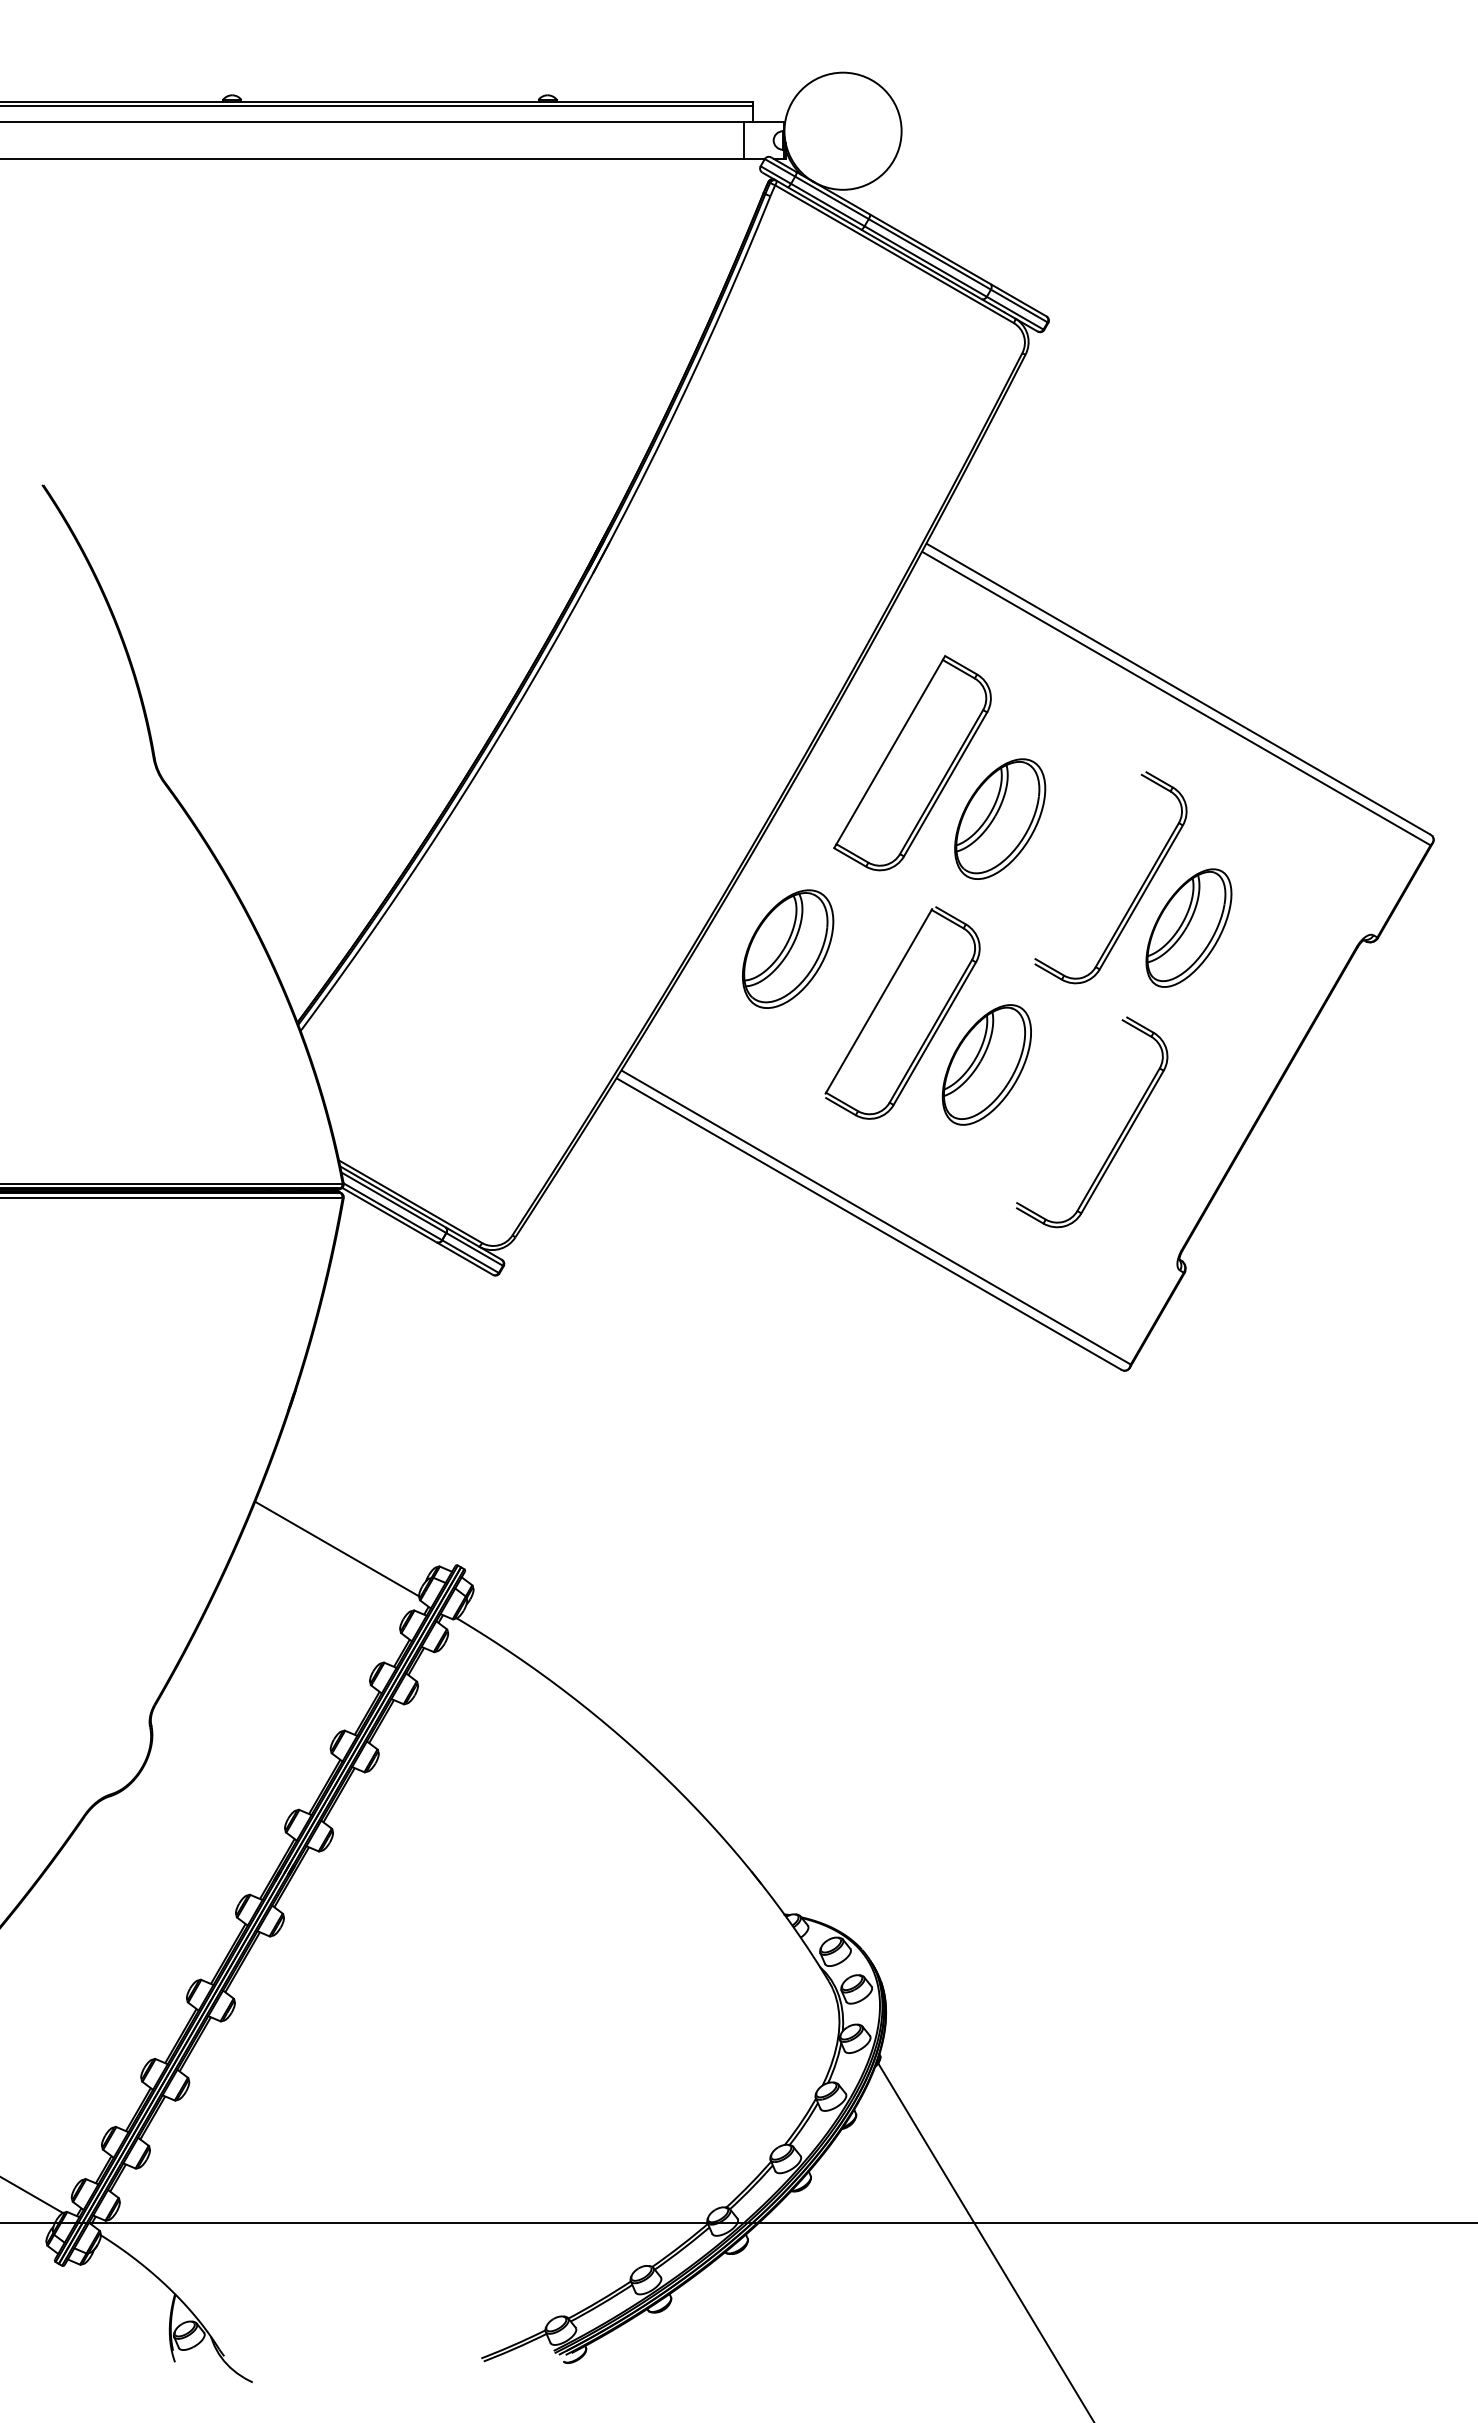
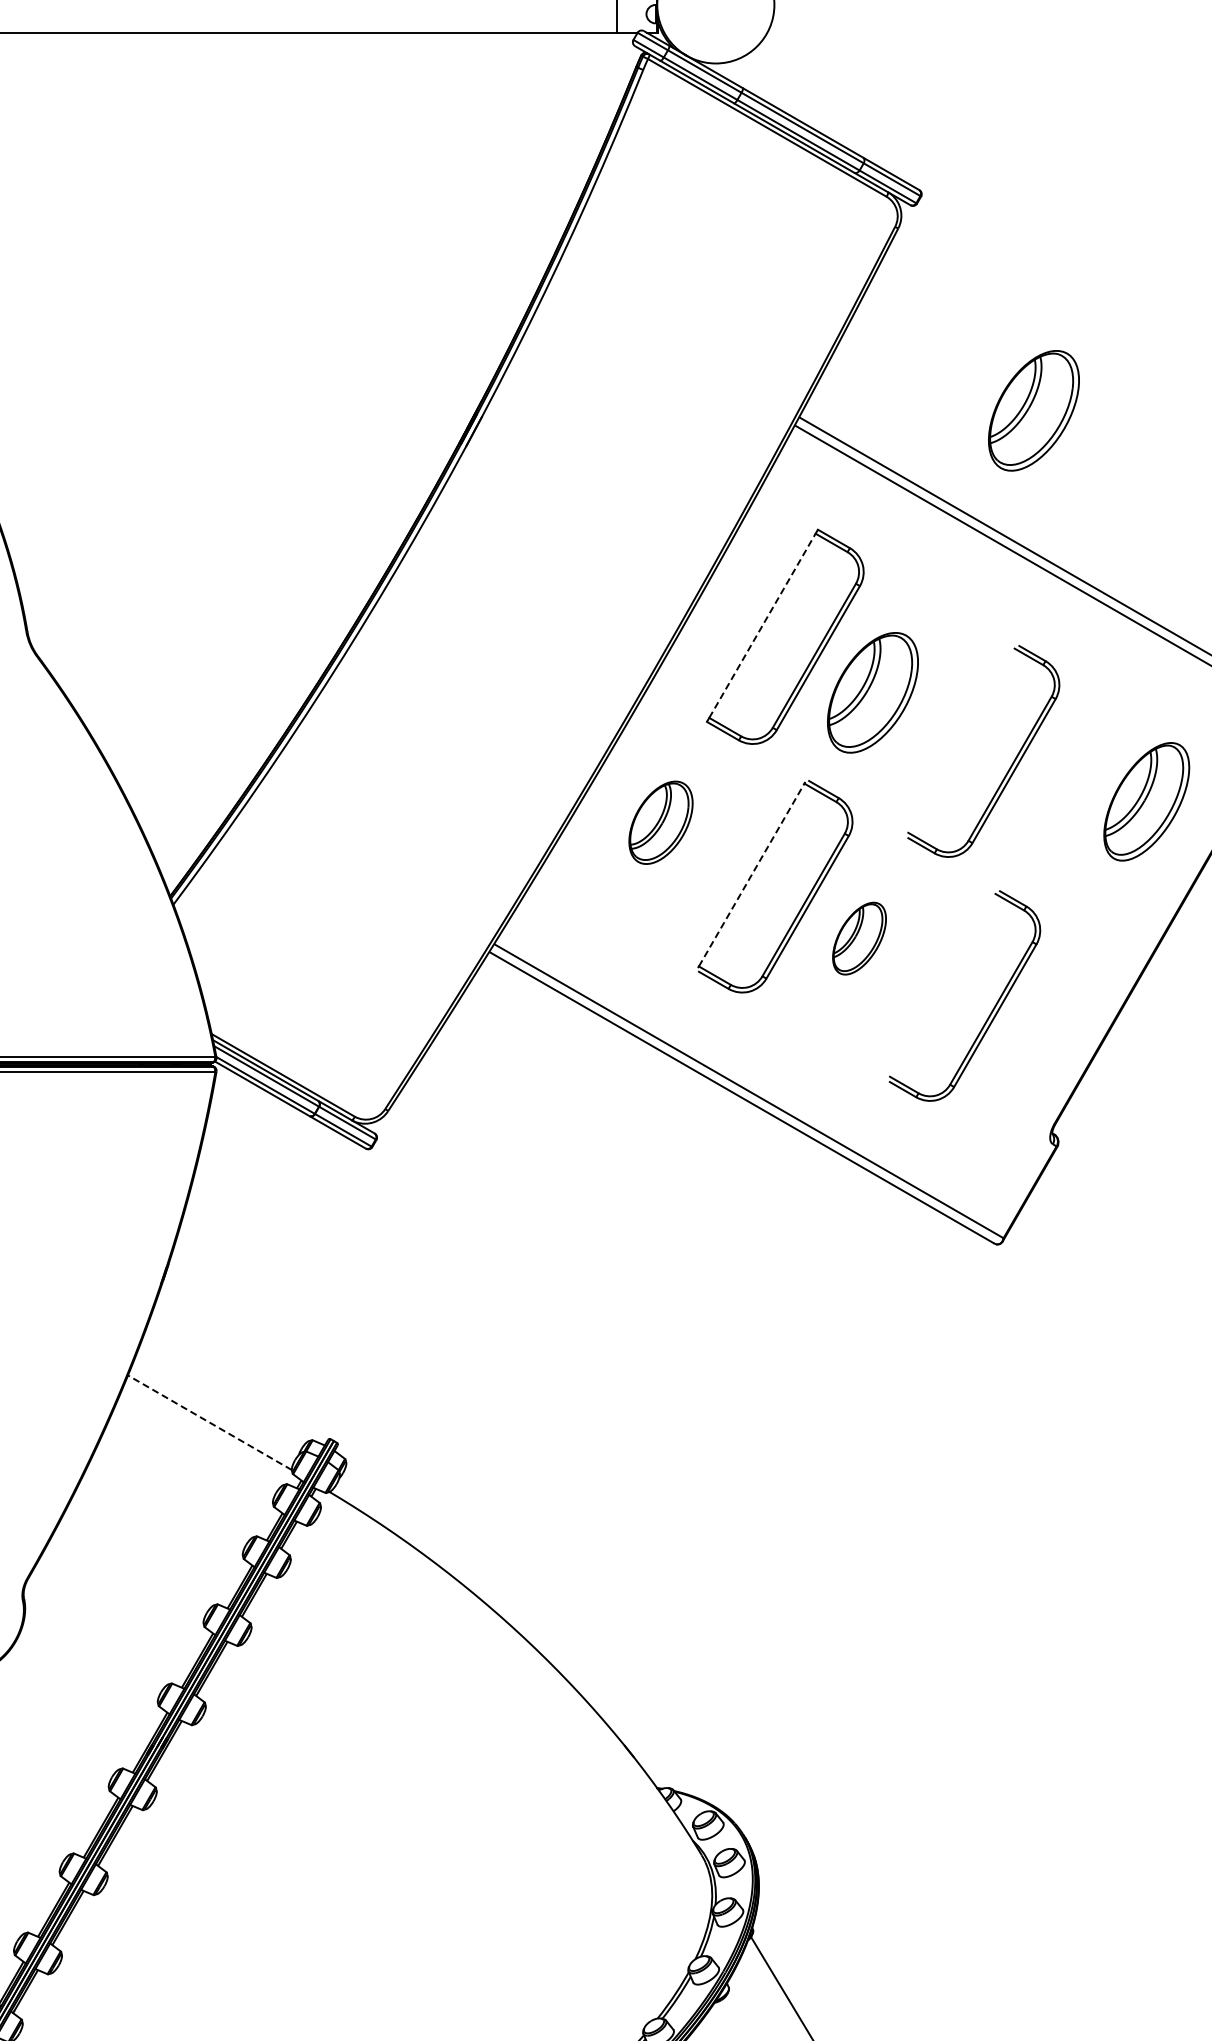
part: (1161, 536) -> (1034, 410), added
line: (889, 751) -> (762, 625), solid -> dashed
part: (1188, 927) -> (1146, 801), moved
part: (788, 948) -> (661, 822), size x0.7
line: (878, 1001) -> (751, 875), solid -> dashed
part: (986, 1064) -> (859, 938), size x0.6
line: (337, 1549) -> (210, 1423), solid -> dashed

